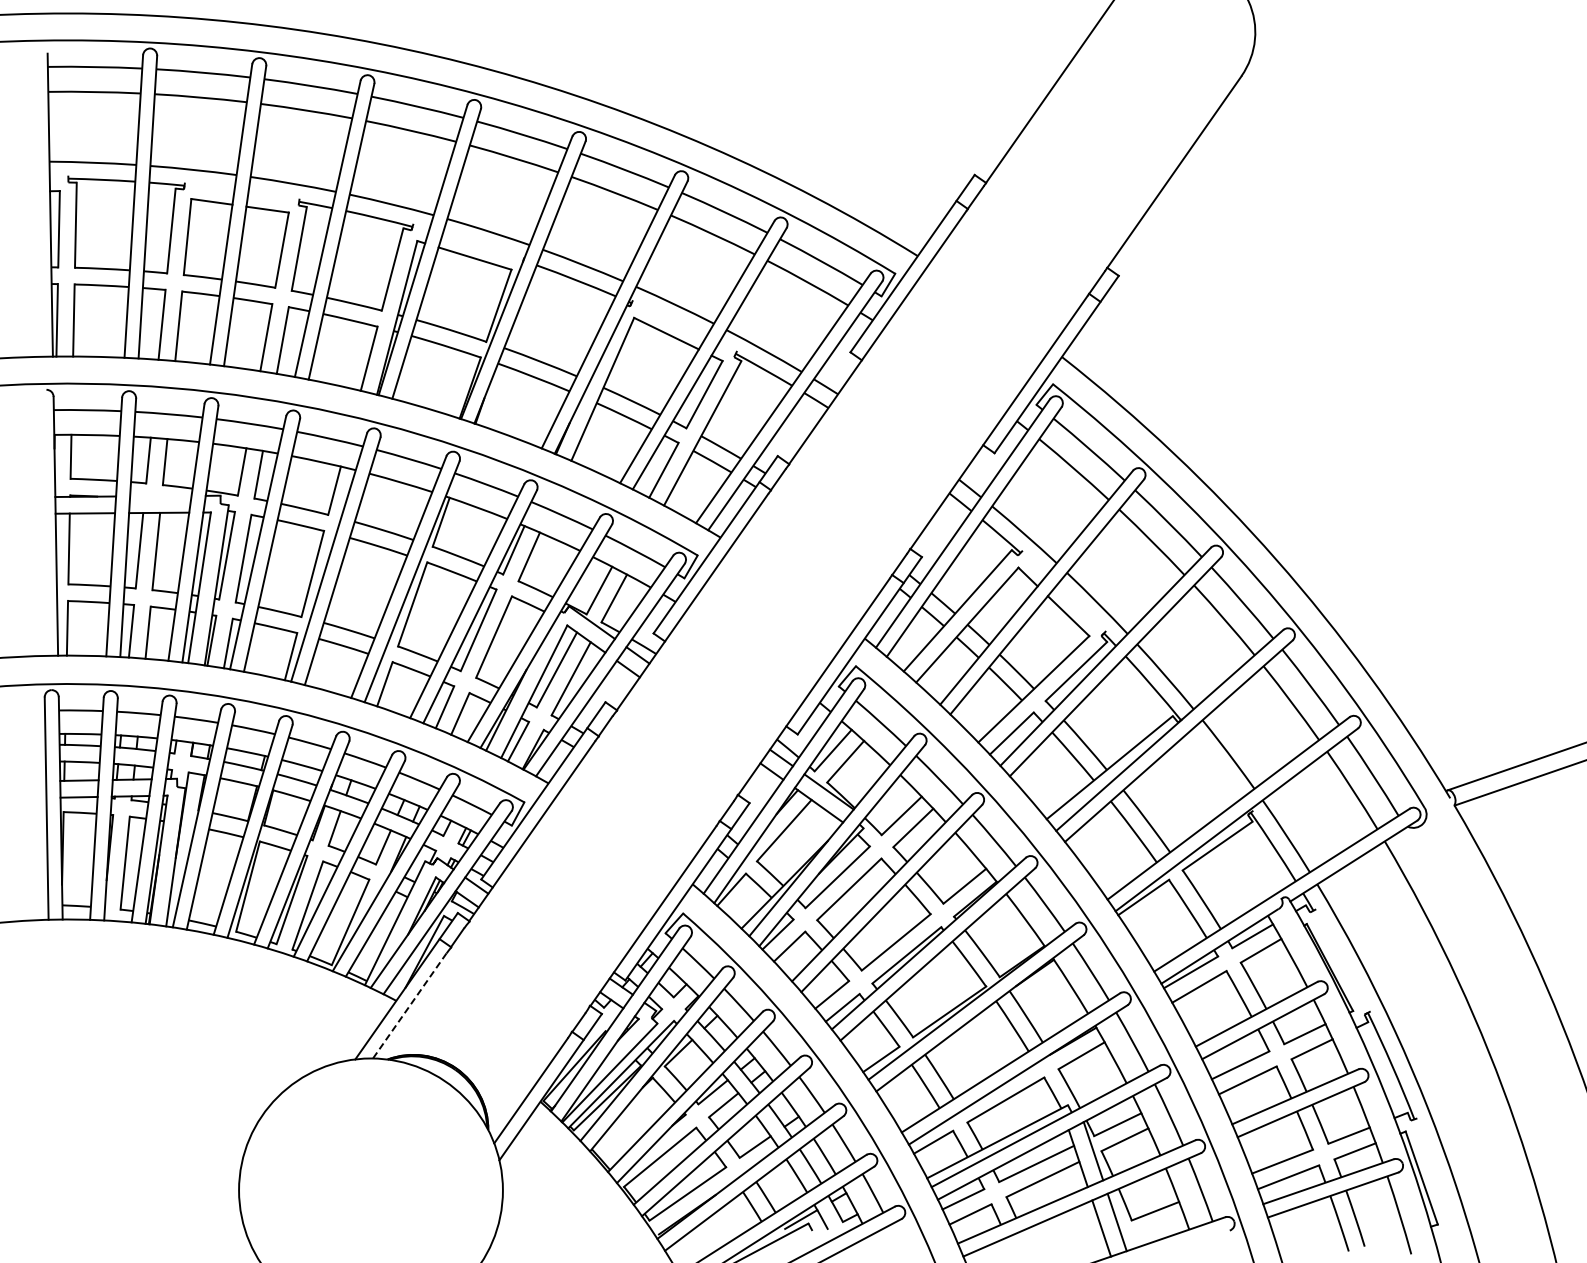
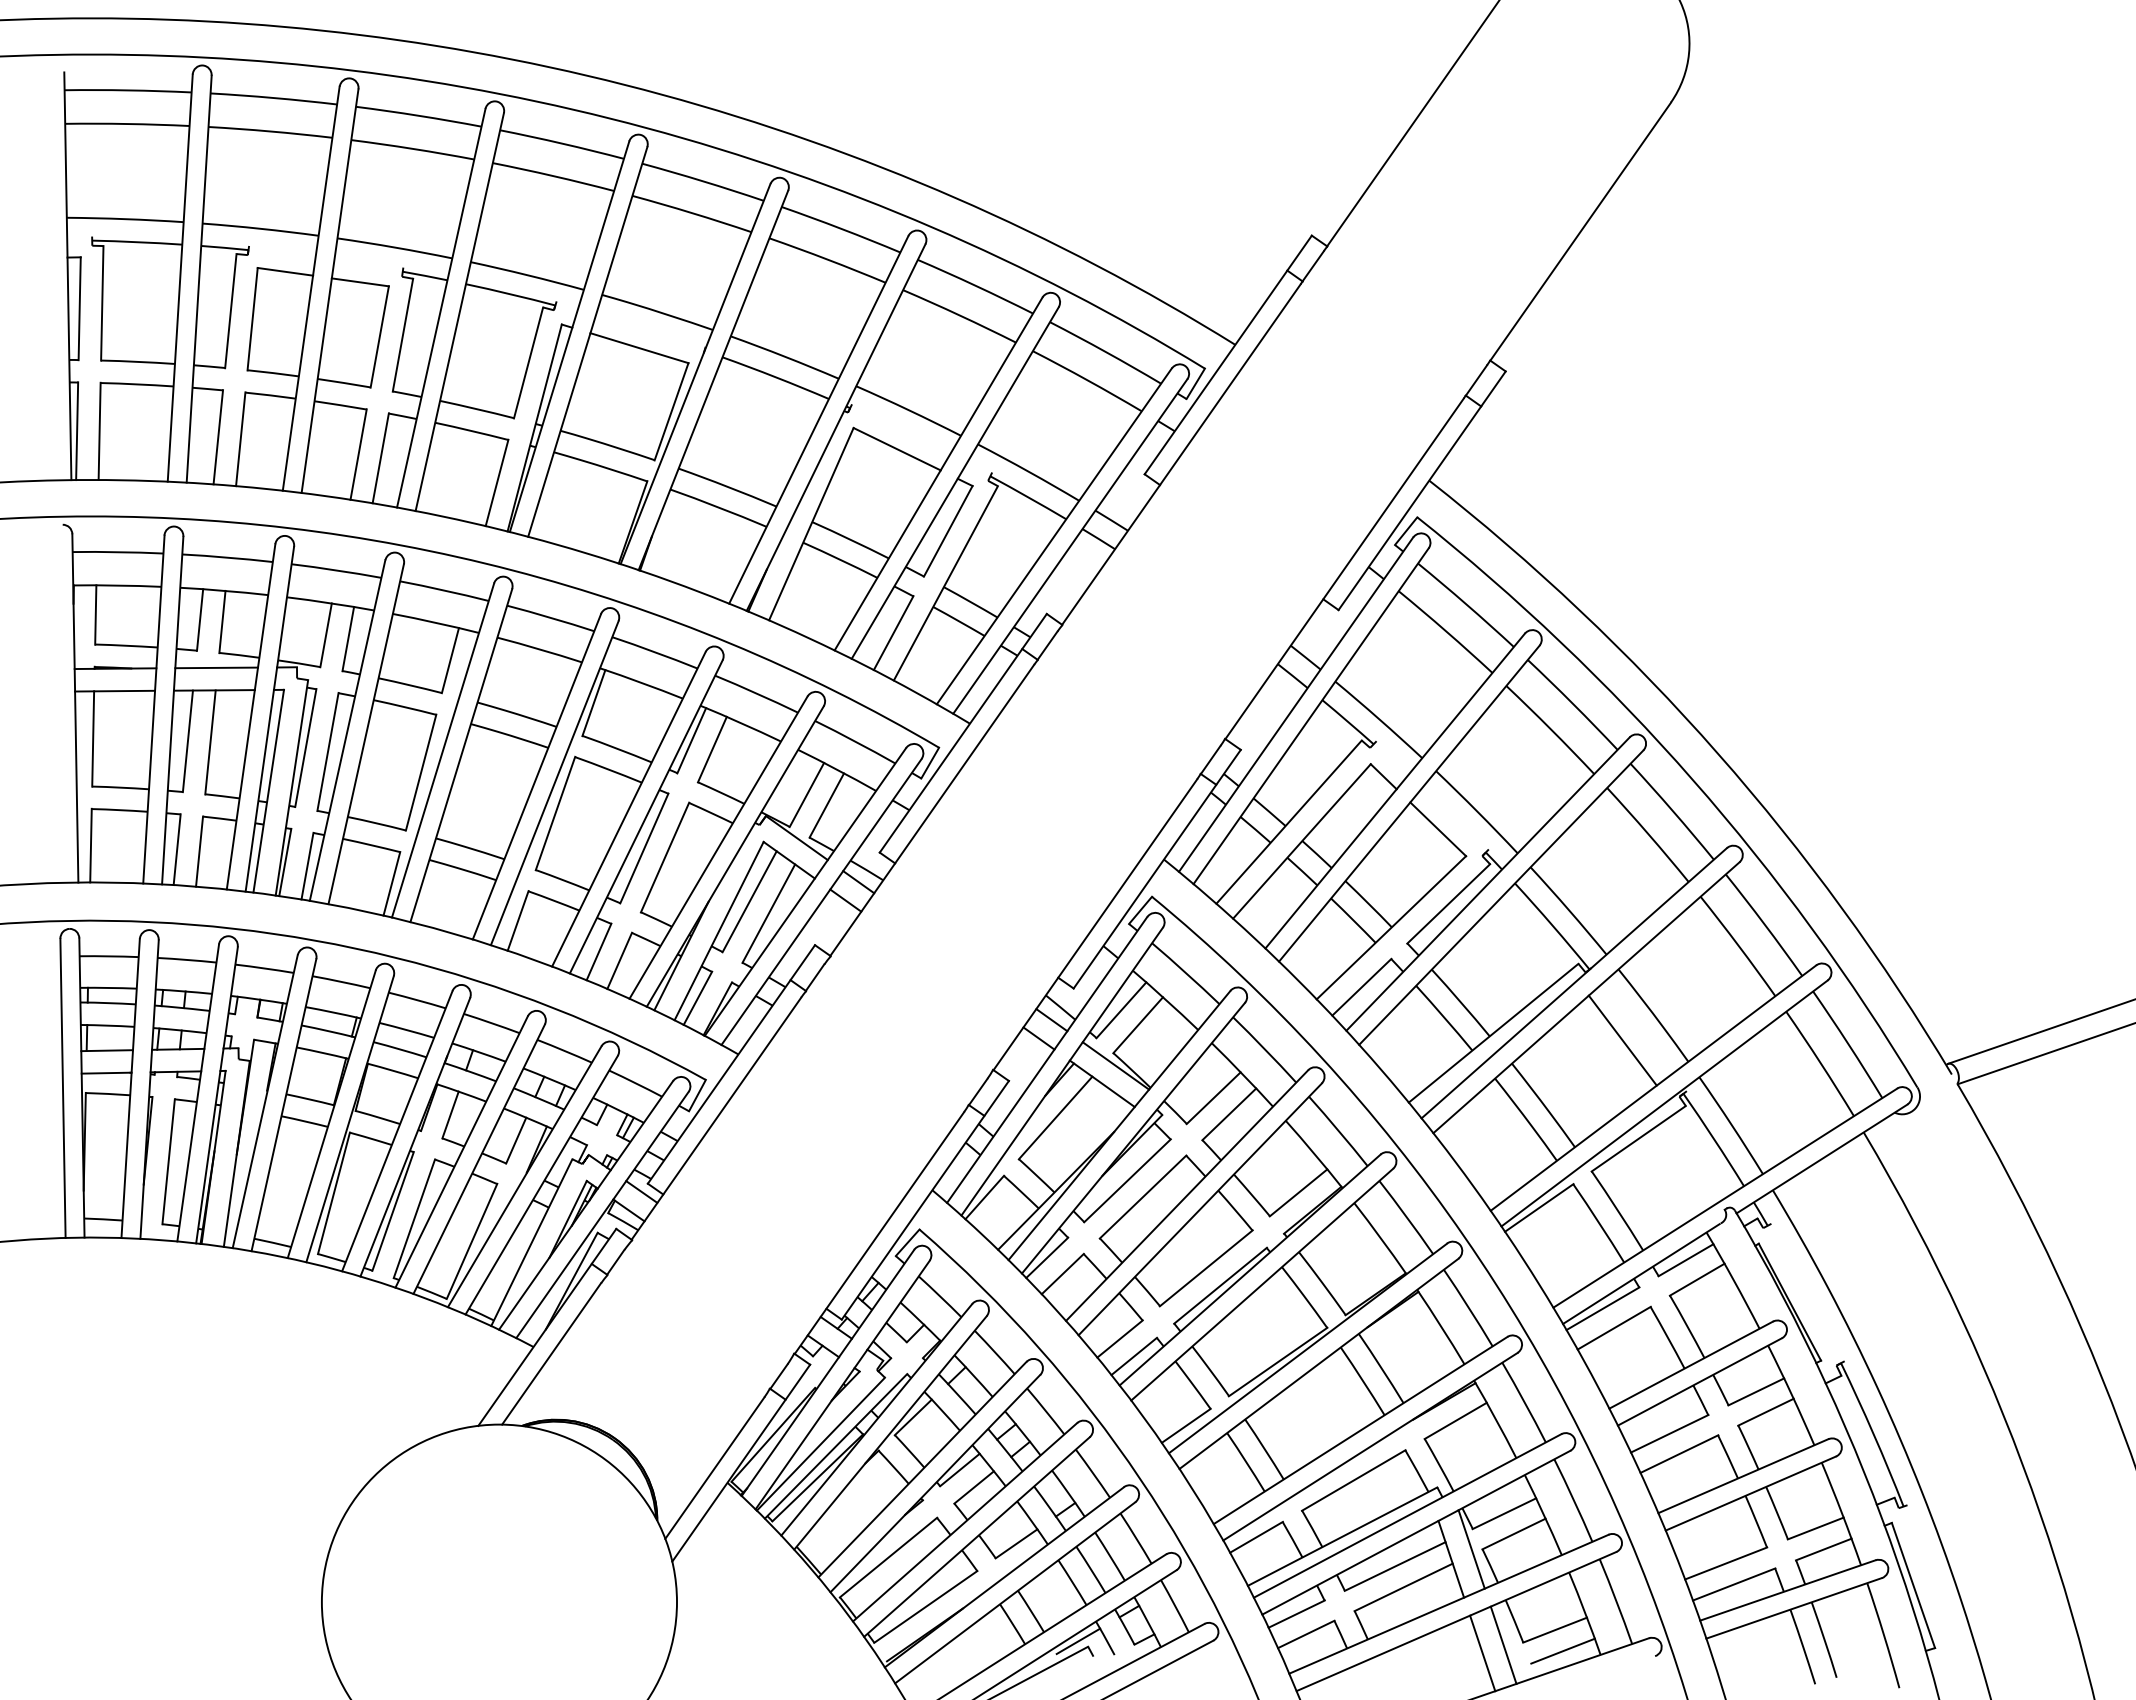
line: (160, 495) -> (216, 666), added
line: (1205, 772) -> (1622, 1039), added
line: (409, 1006) -> (551, 1354), dashed -> solid
line: (1161, 1226) -> (1563, 1650), added

